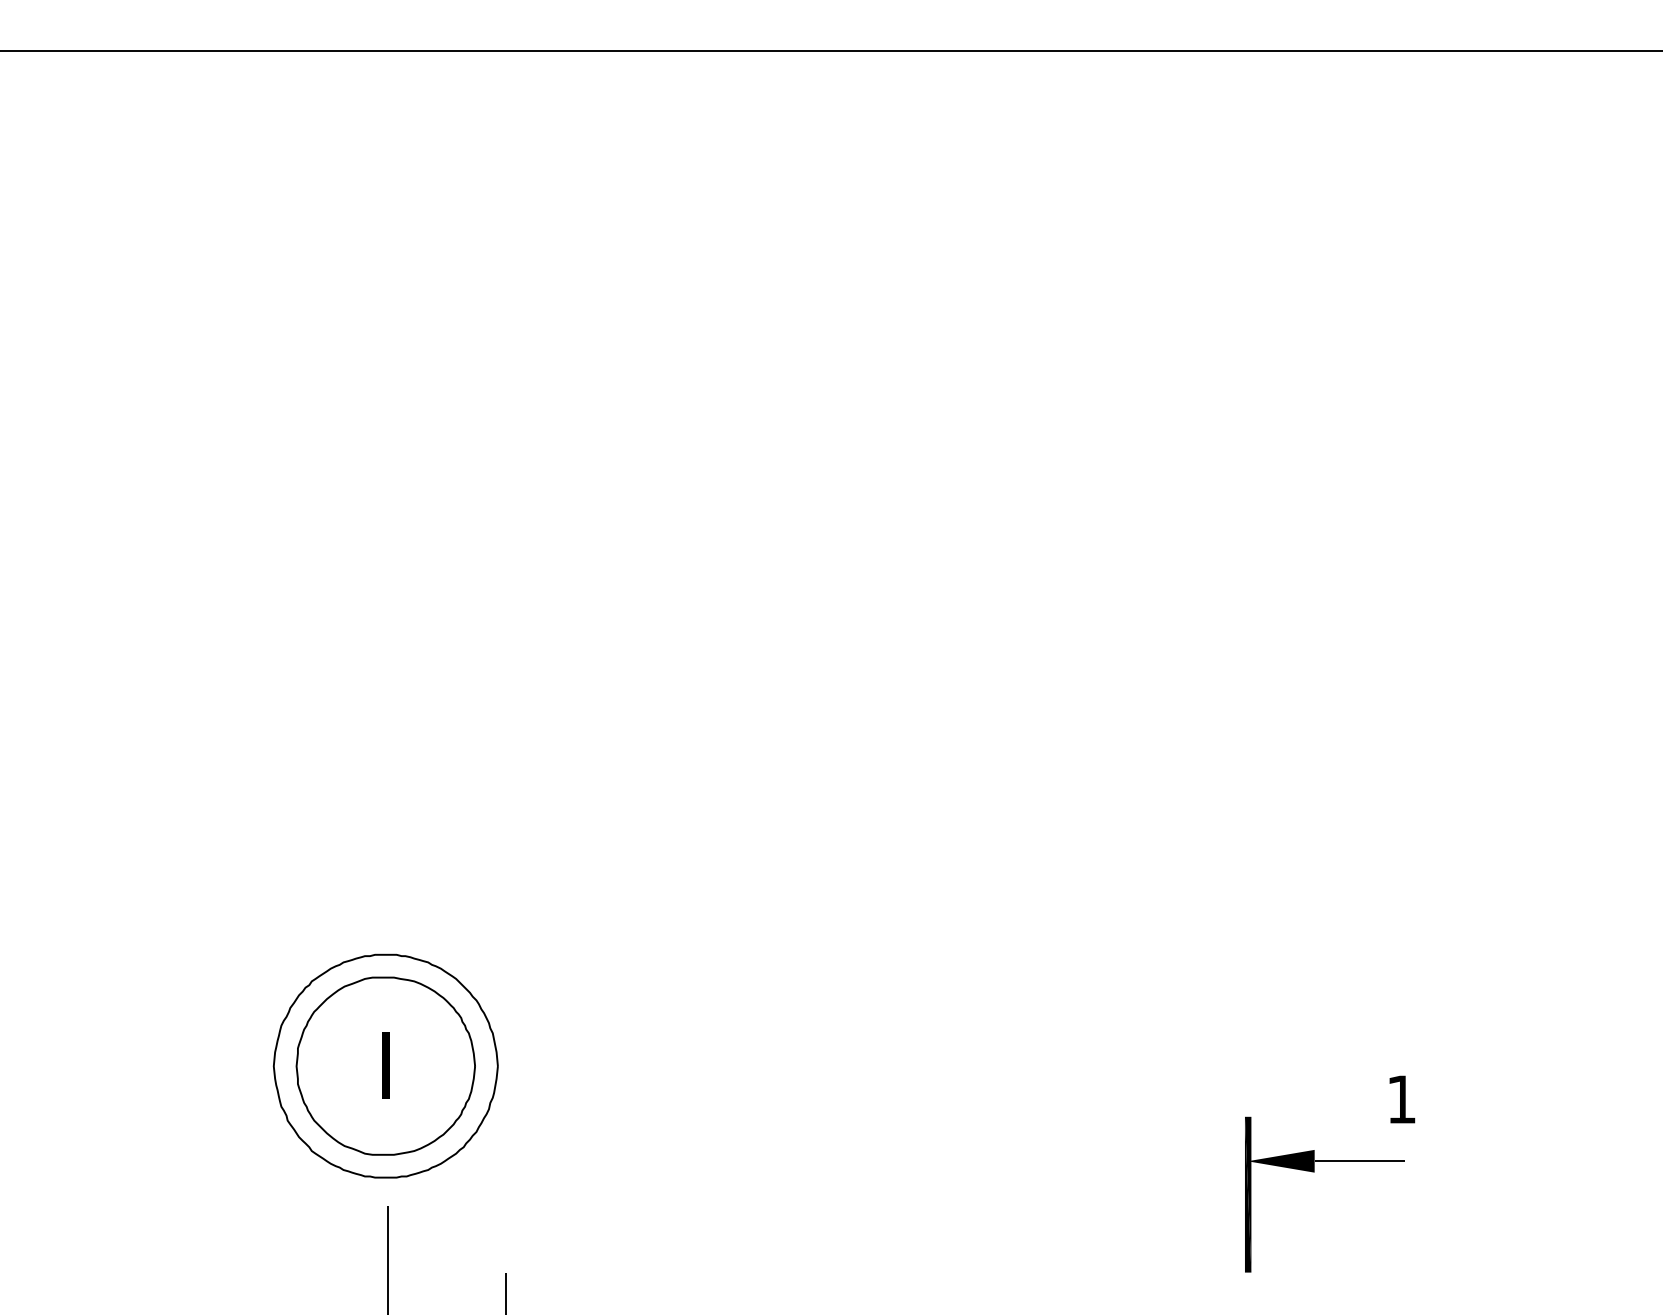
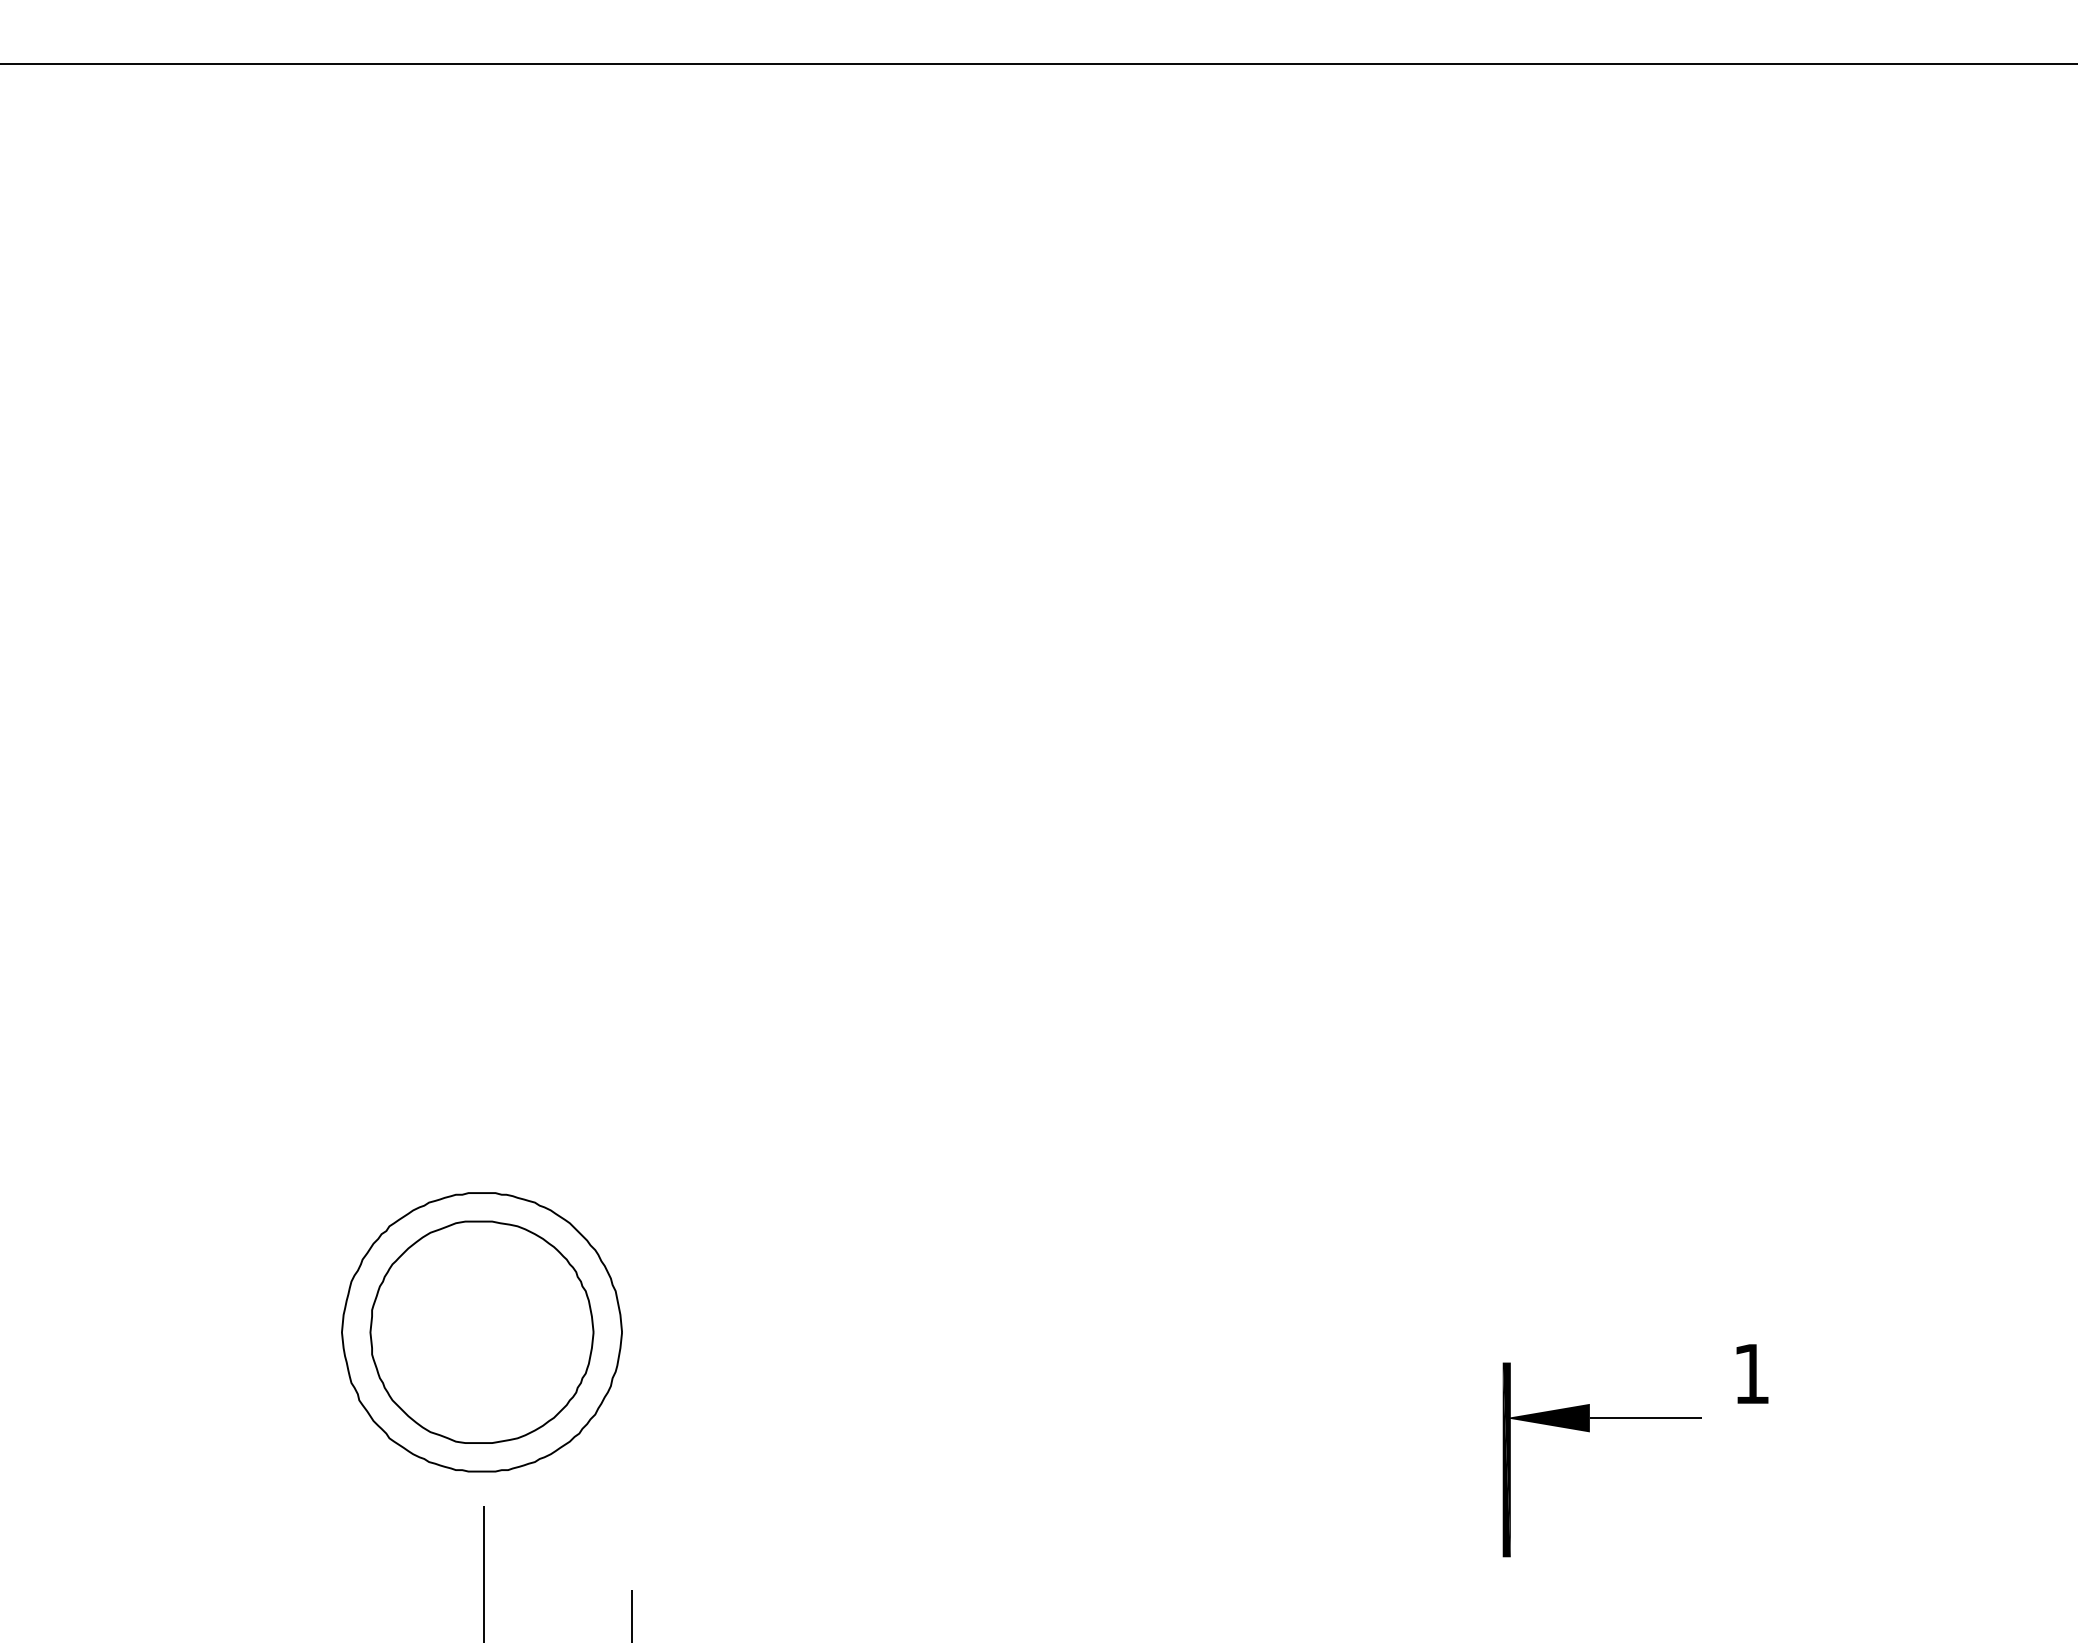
fill: (385, 1065) -> (481, 1331), removed
part: (1314, 1172) -> (1589, 1432), moved

